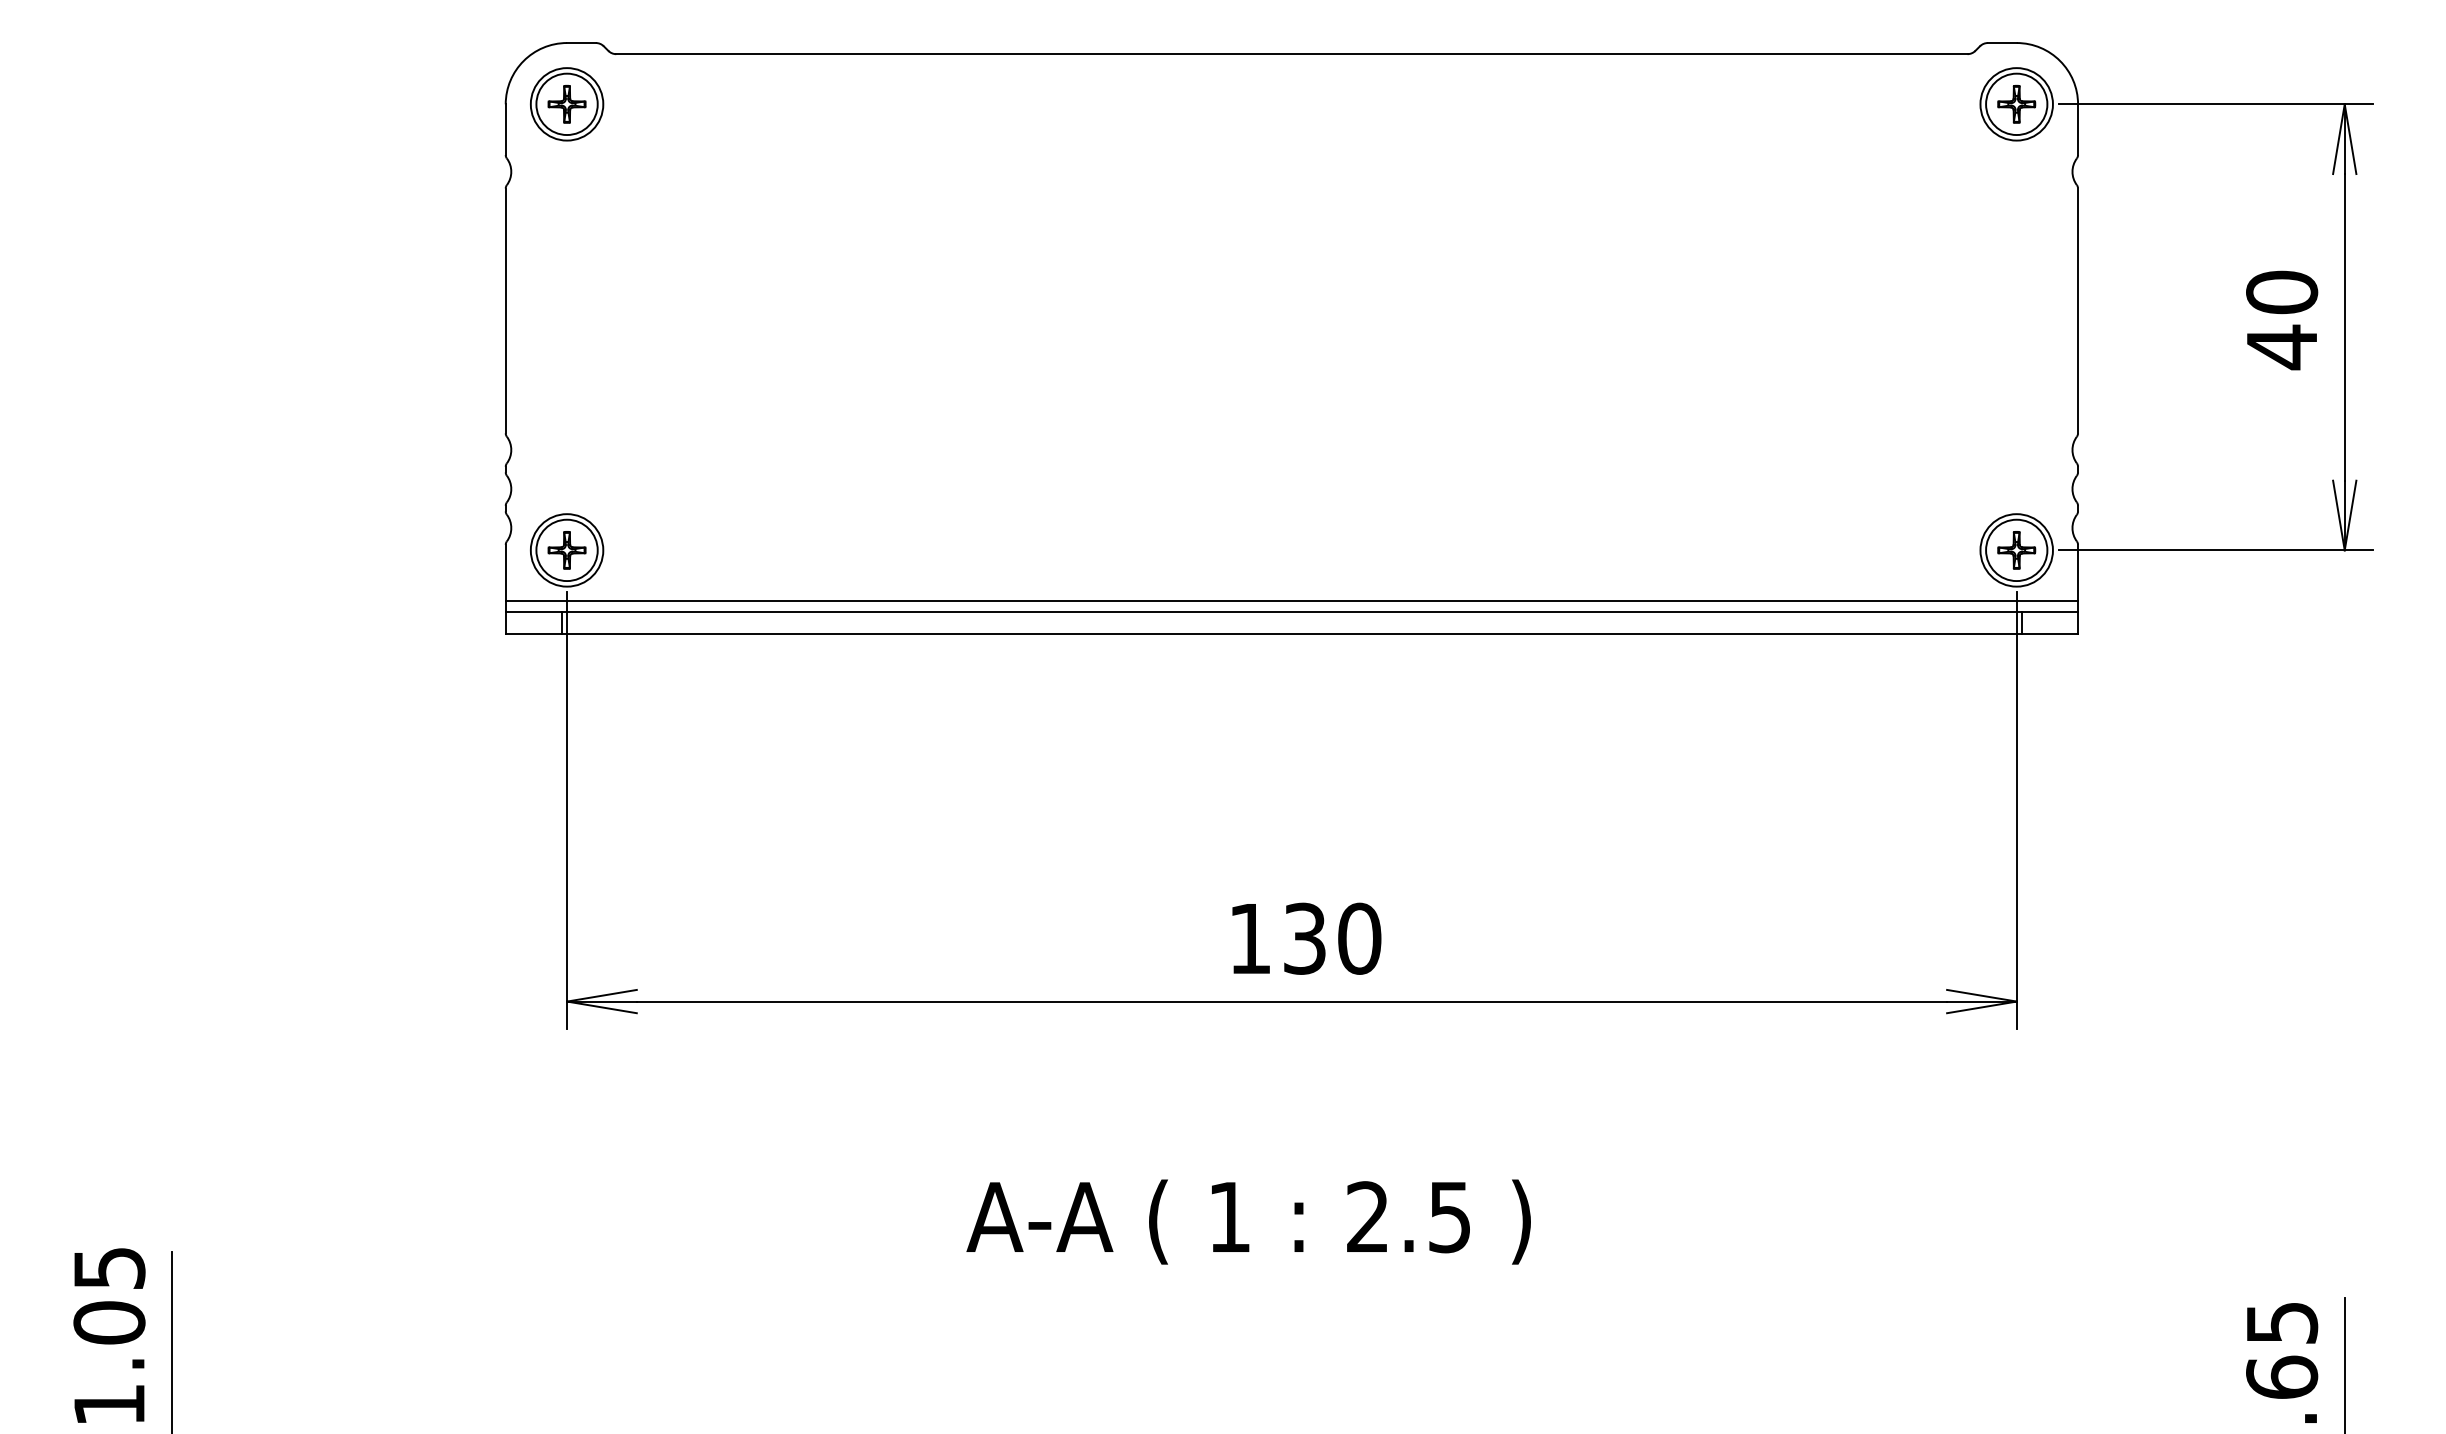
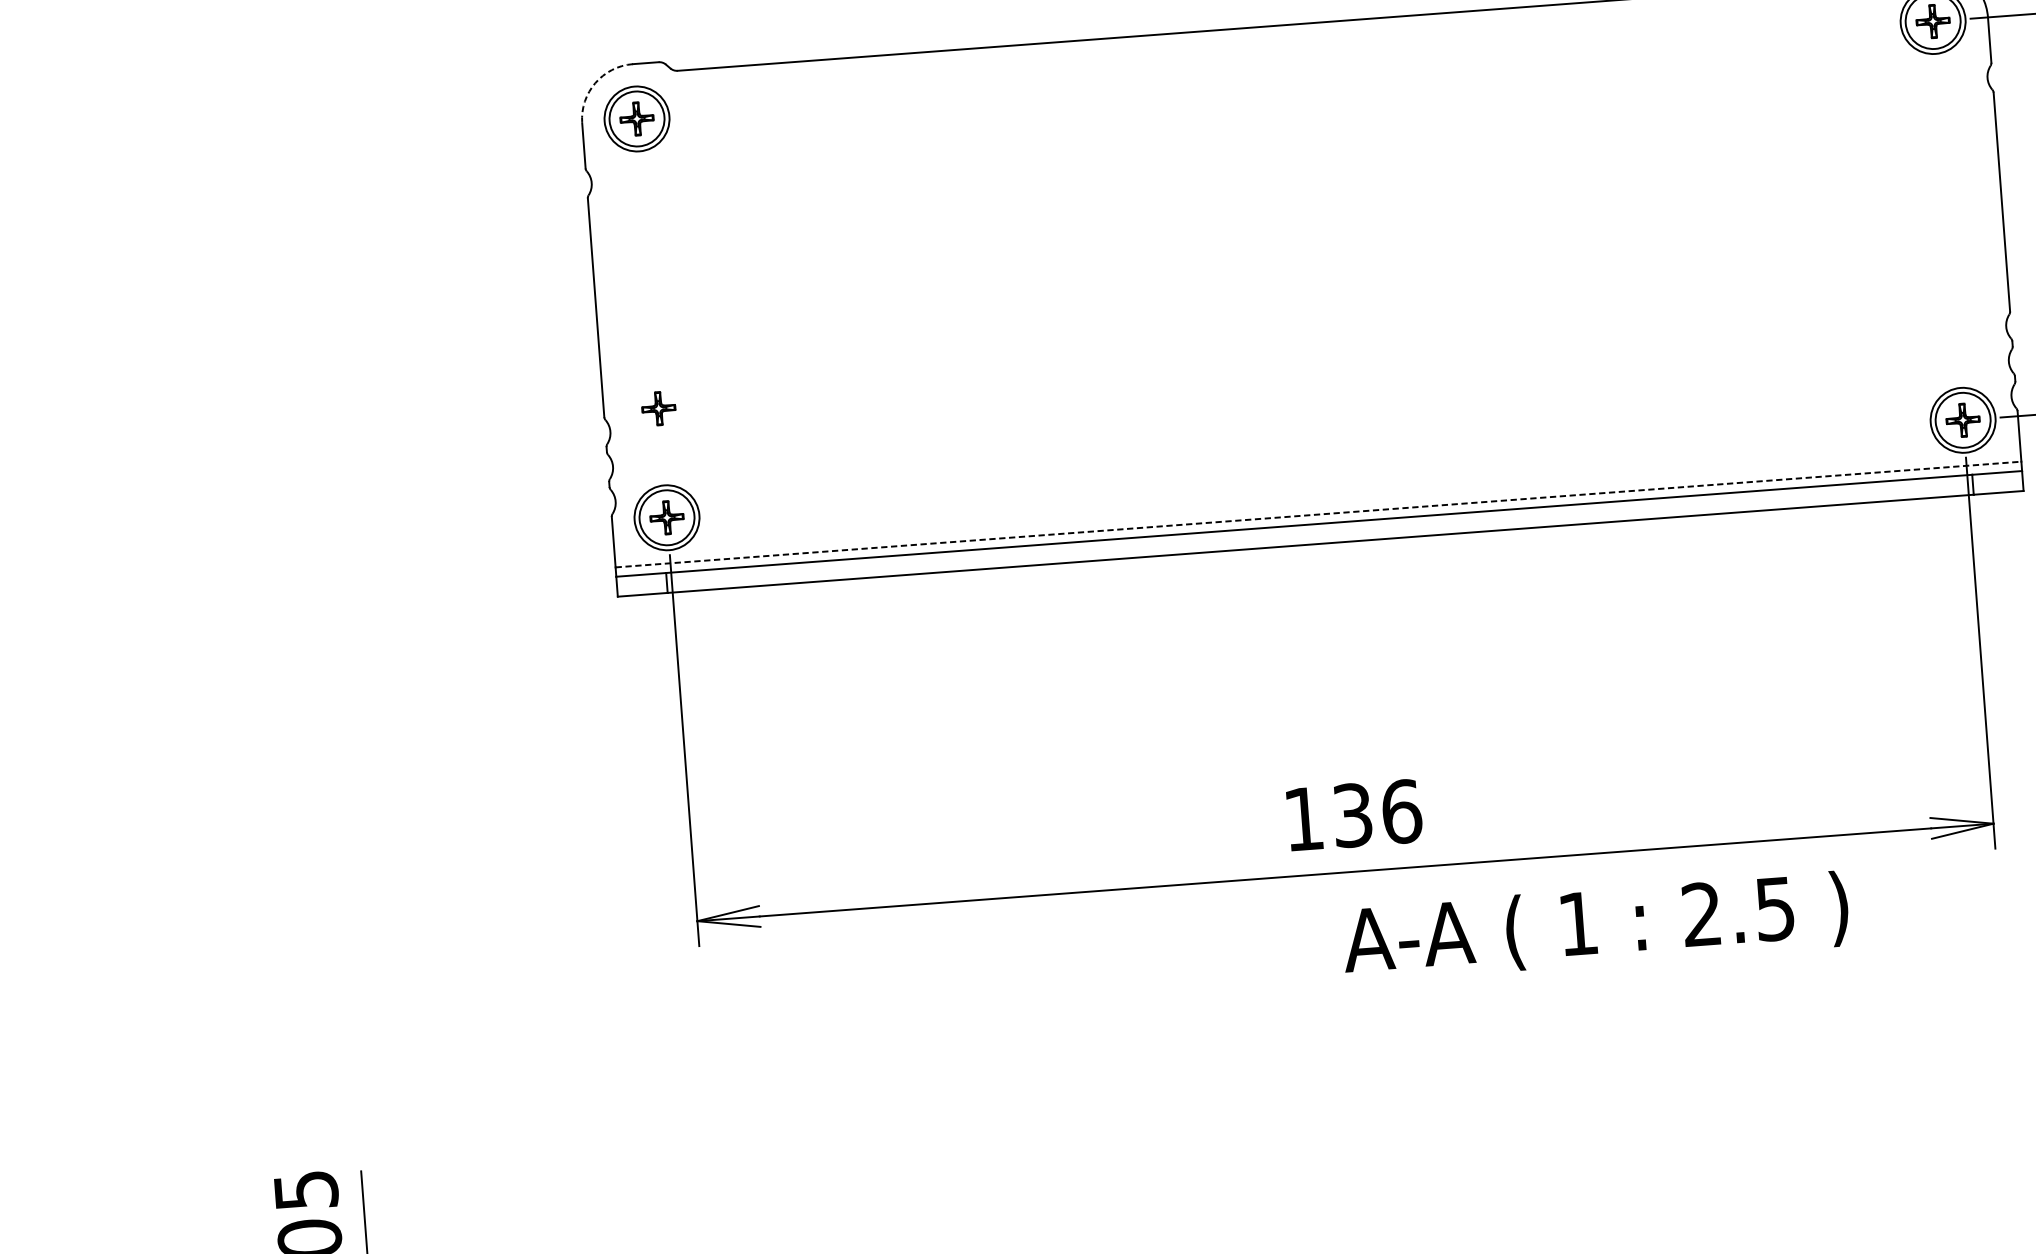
arc: (523, 60) -> (595, 82), solid -> dashed
part: (566, 428) -> (658, 408), added
line: (1292, 601) -> (1319, 514), solid -> dashed
text: (1359, 938) -> (1401, 811), 130 -> 136
text: (1248, 1221) -> (1595, 926), moved

